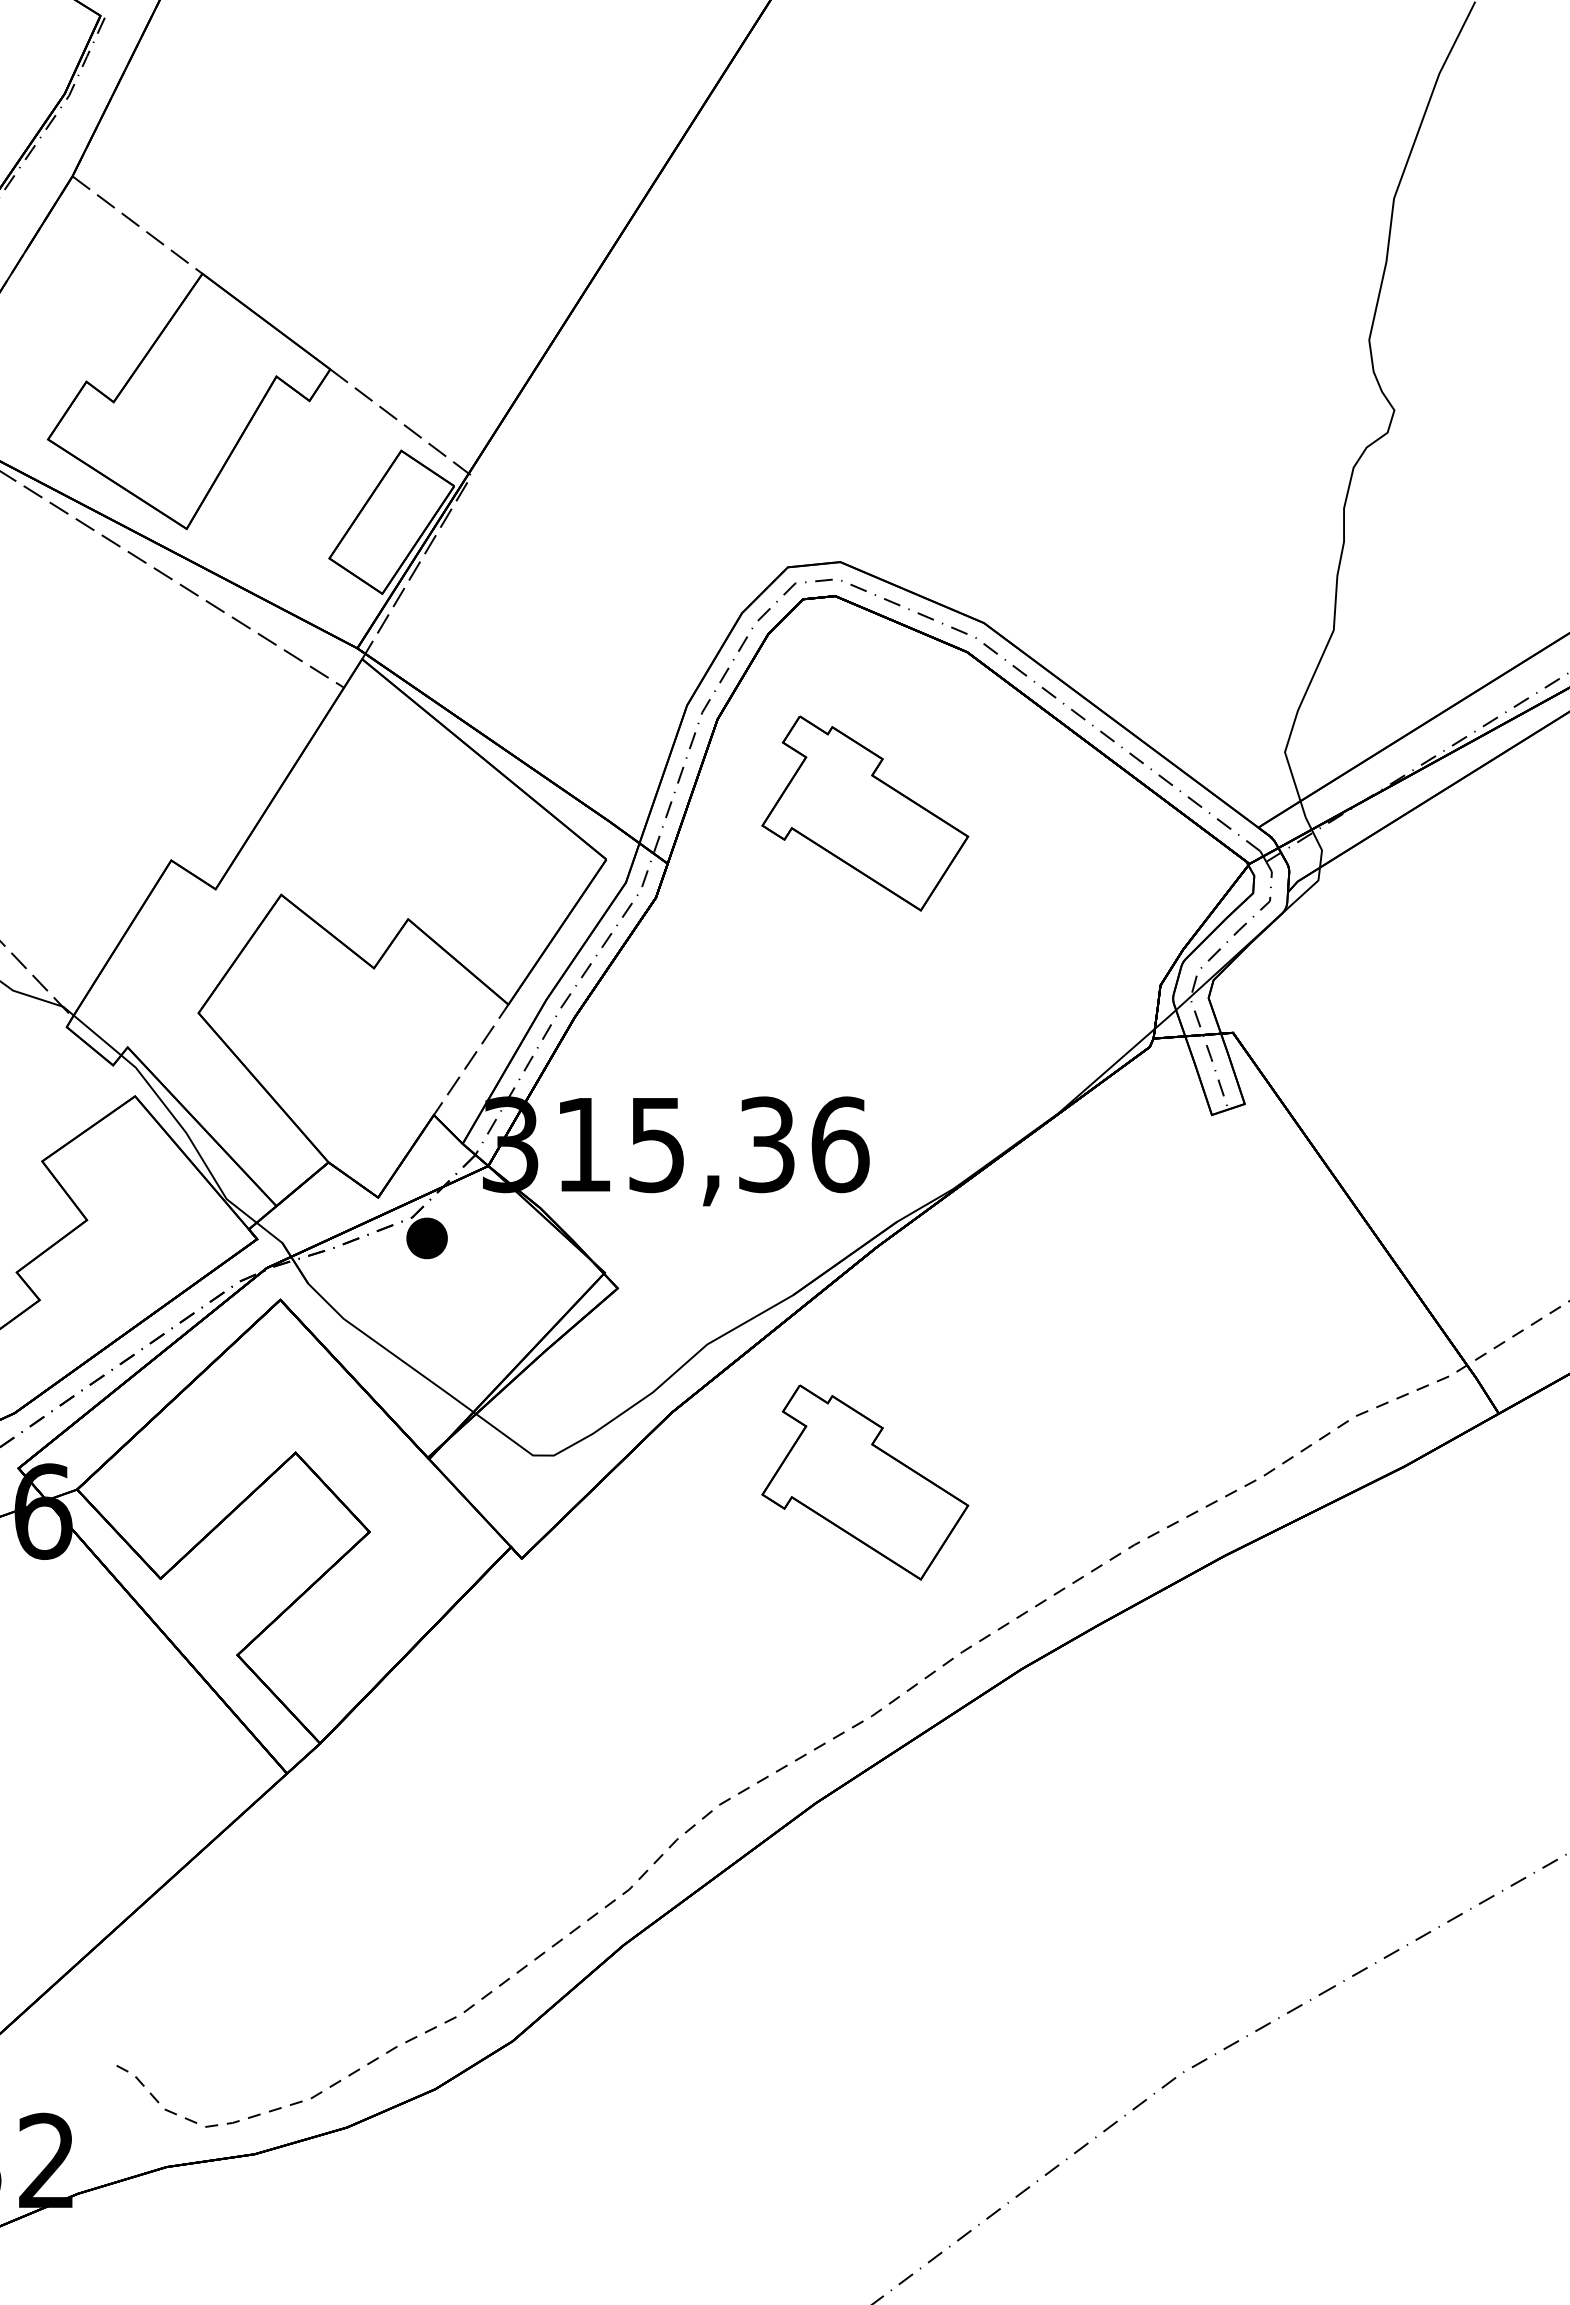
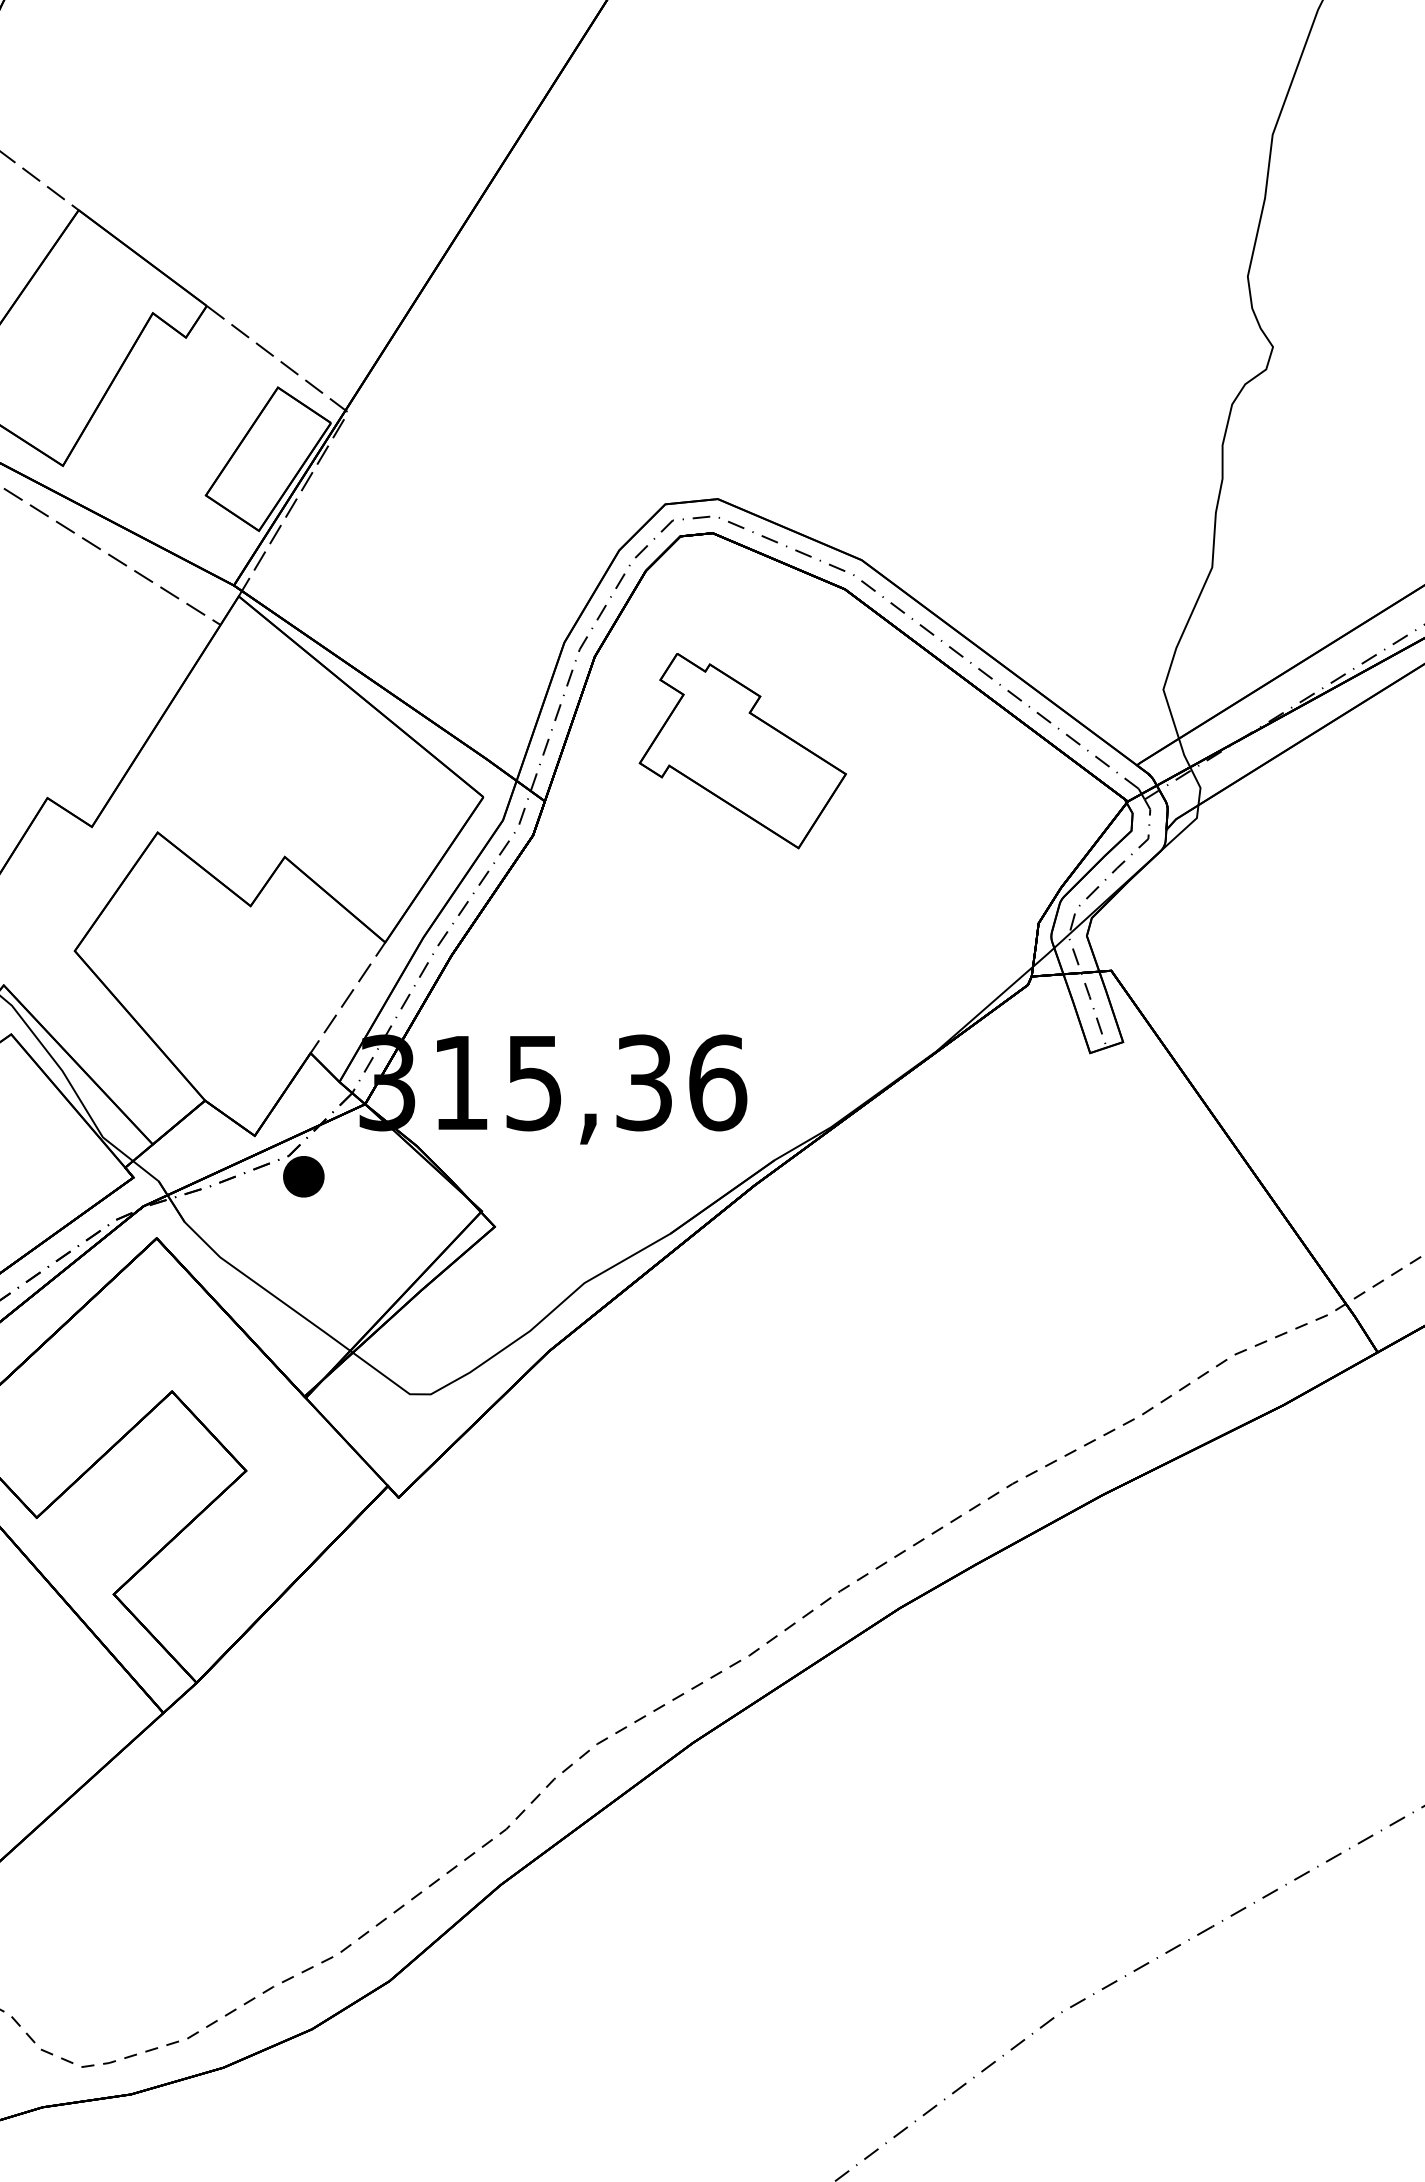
part: (865, 1482) -> (743, 1421), removed

